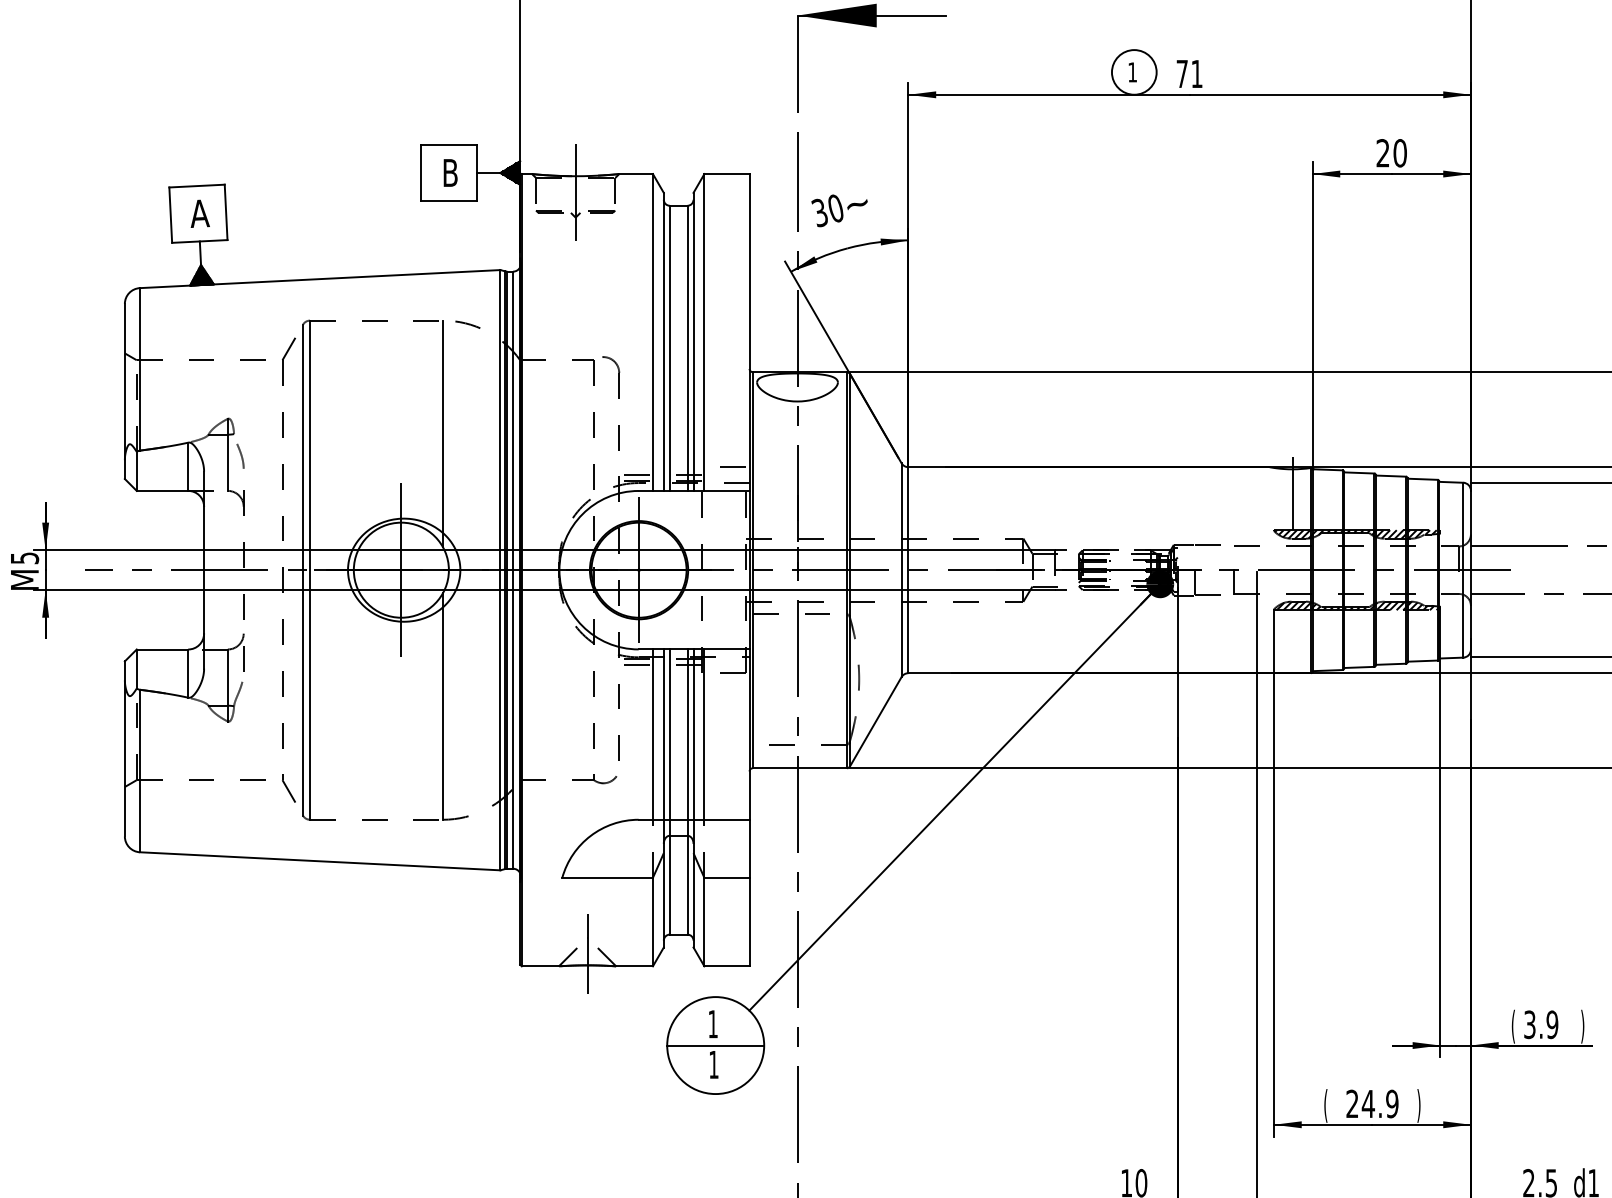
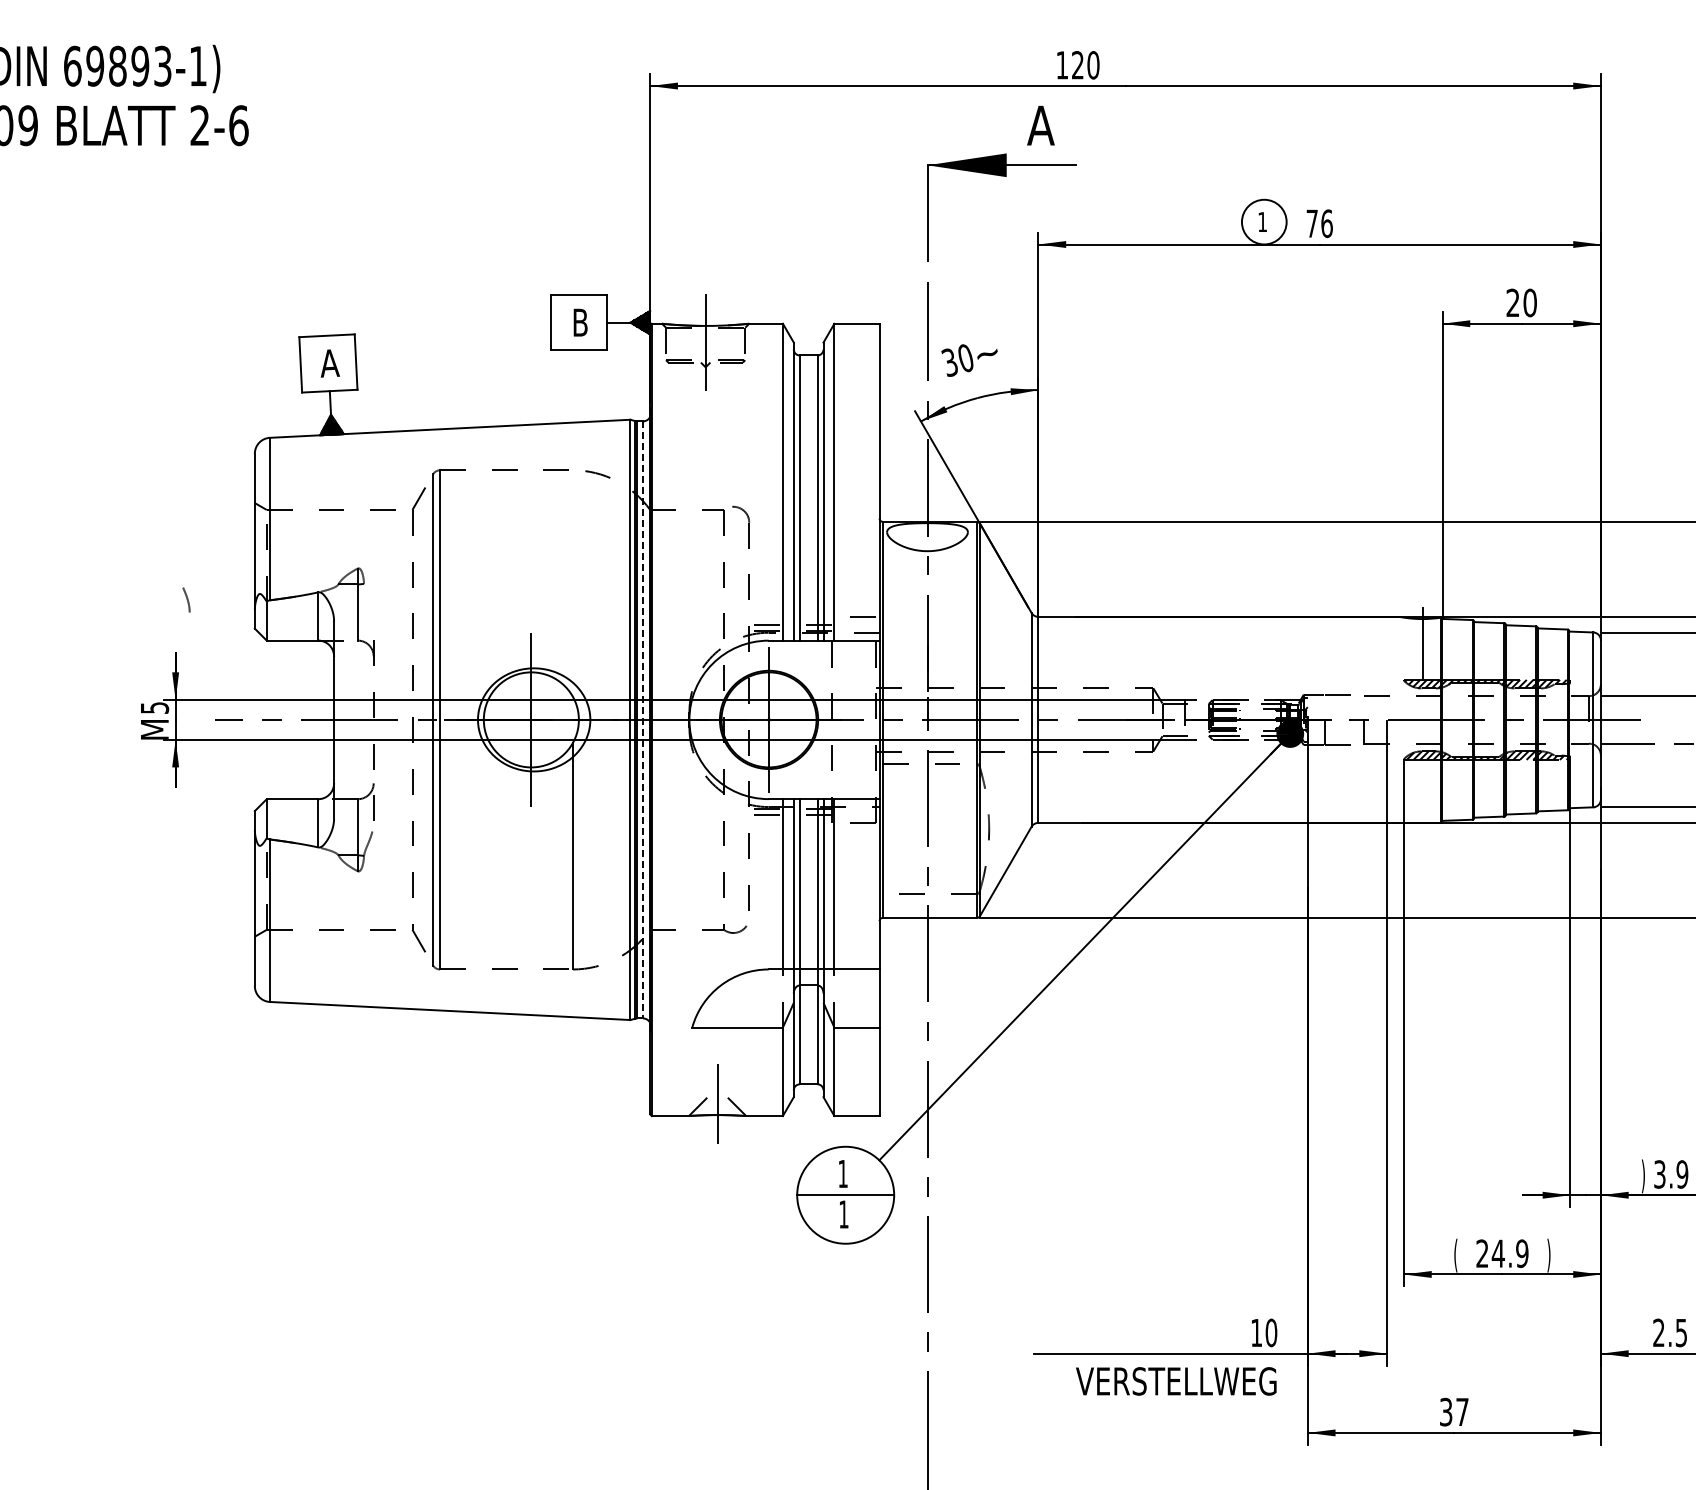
text: (1196, 73) -> (1326, 223), 71 -> 76
line: (442, 433) -> (572, 583), removed
curve: (240, 455) -> (186, 599), moved
line: (513, 569) -> (643, 719), solid -> dashed
text: (1512, 1026) -> (1642, 1176), ( -> )

